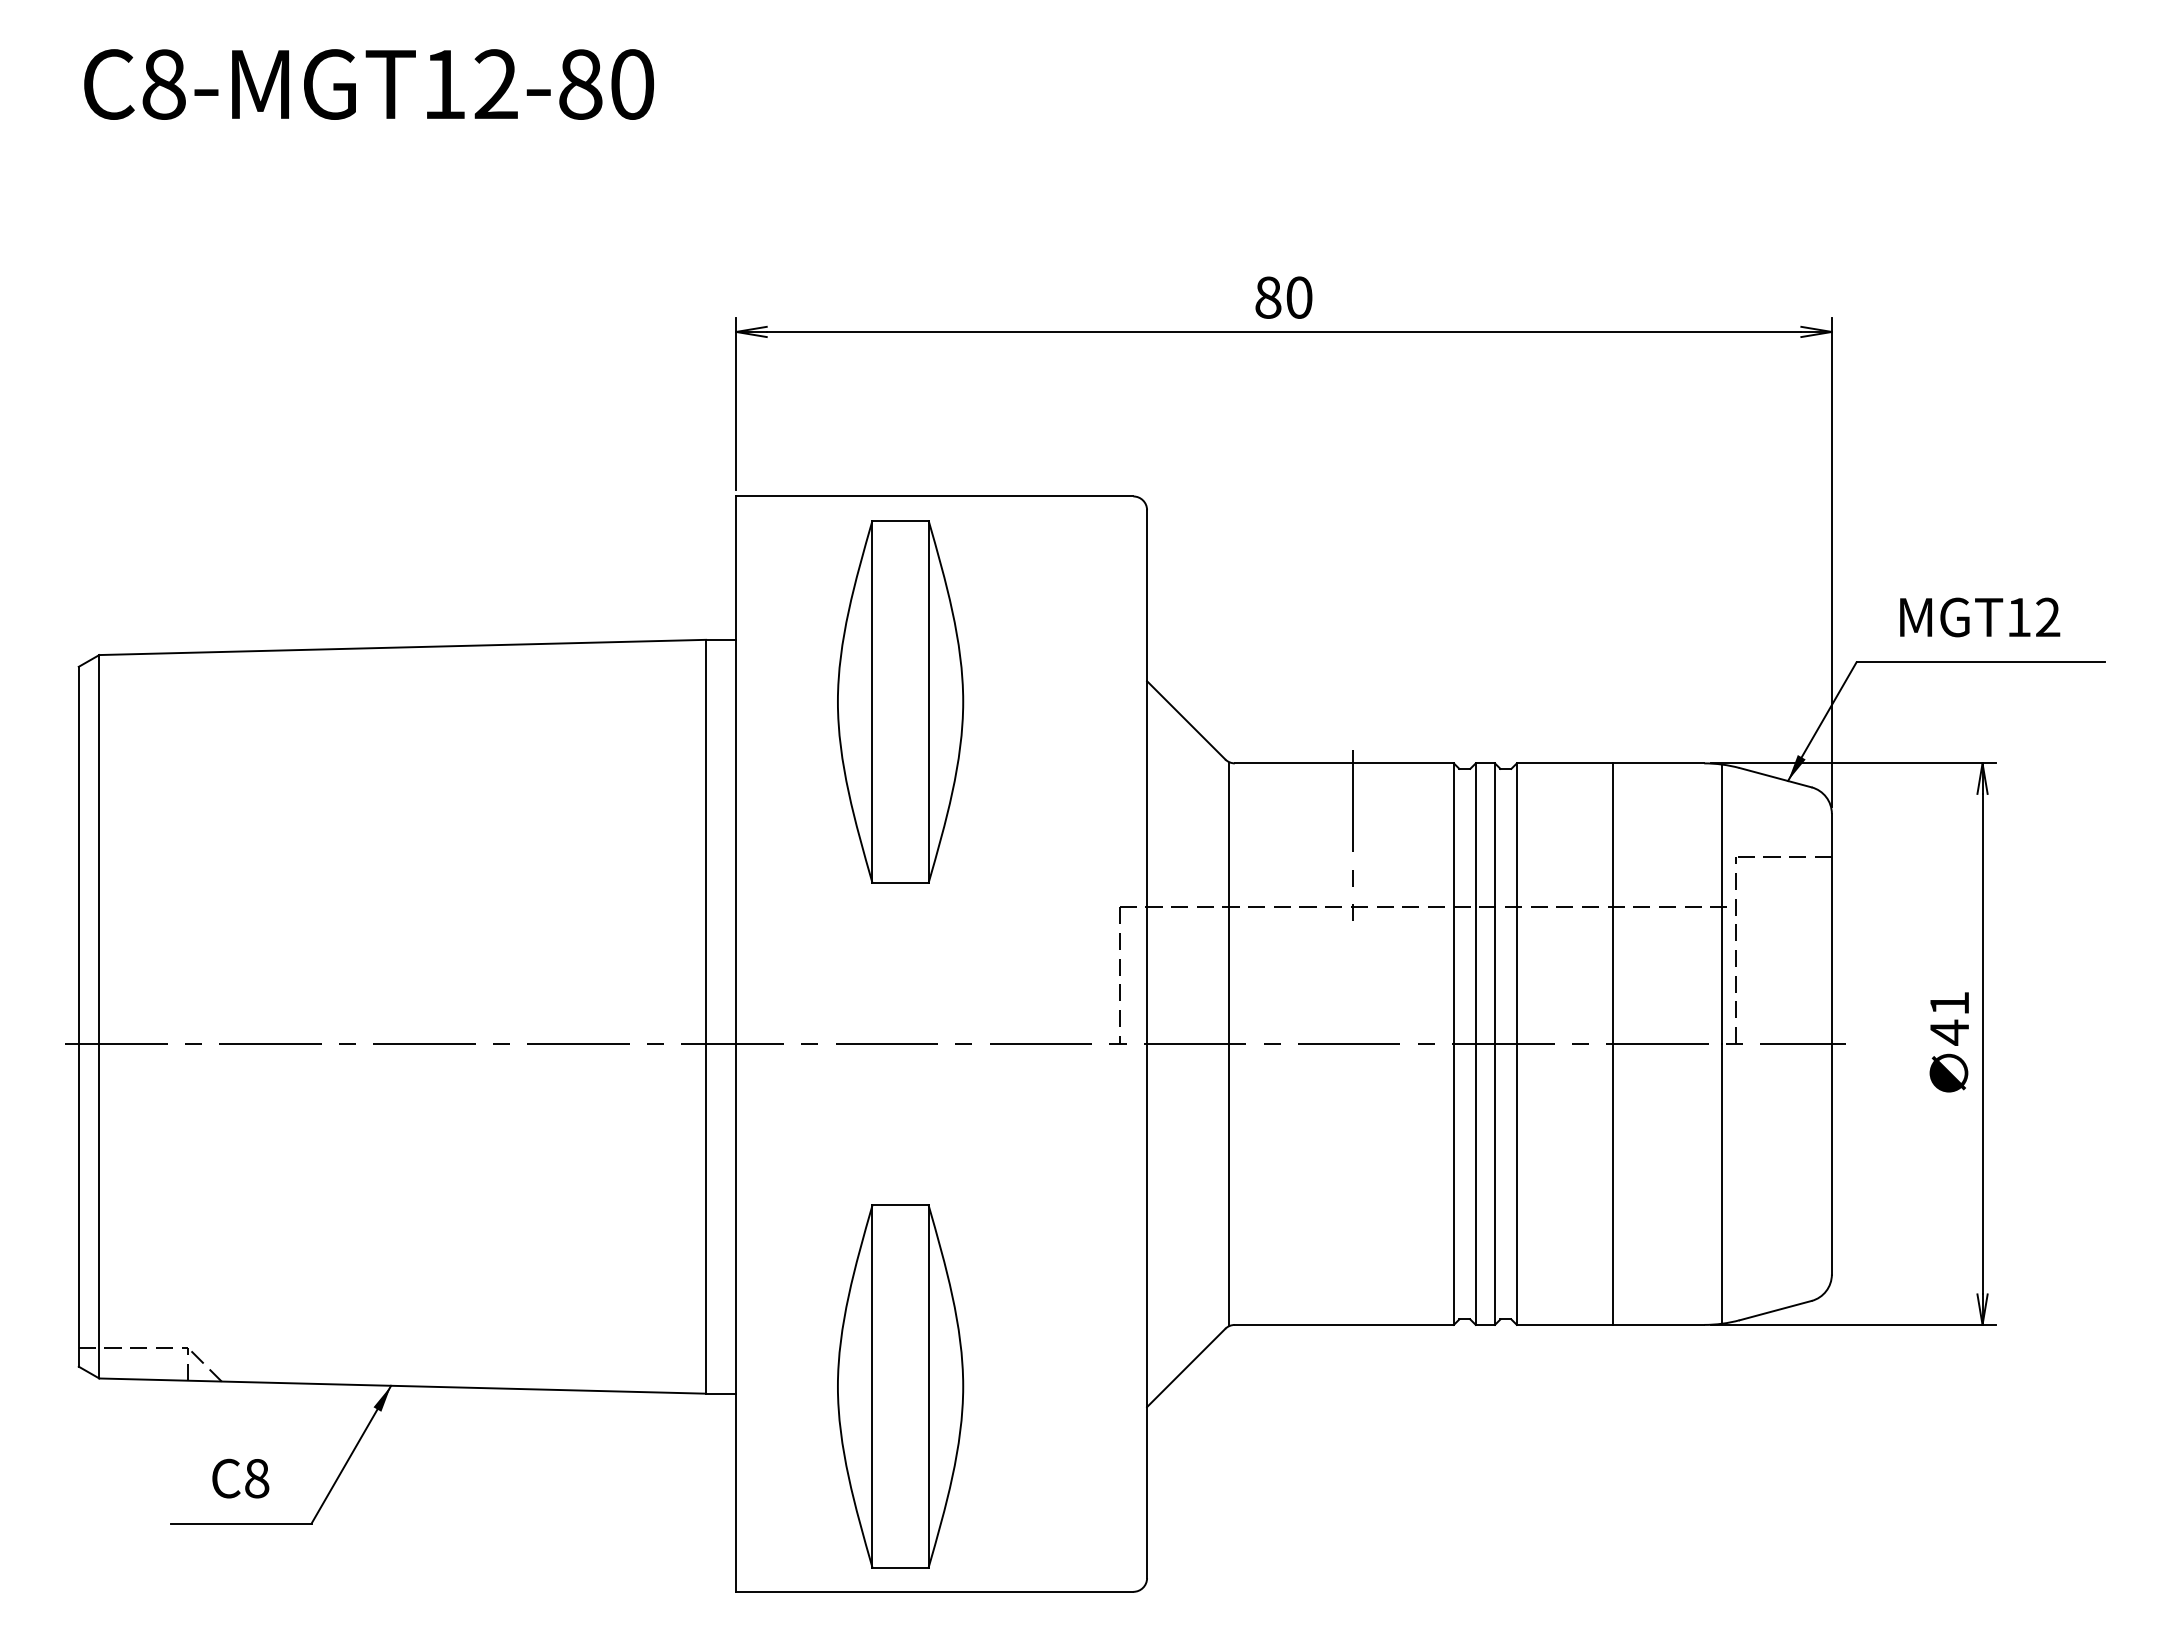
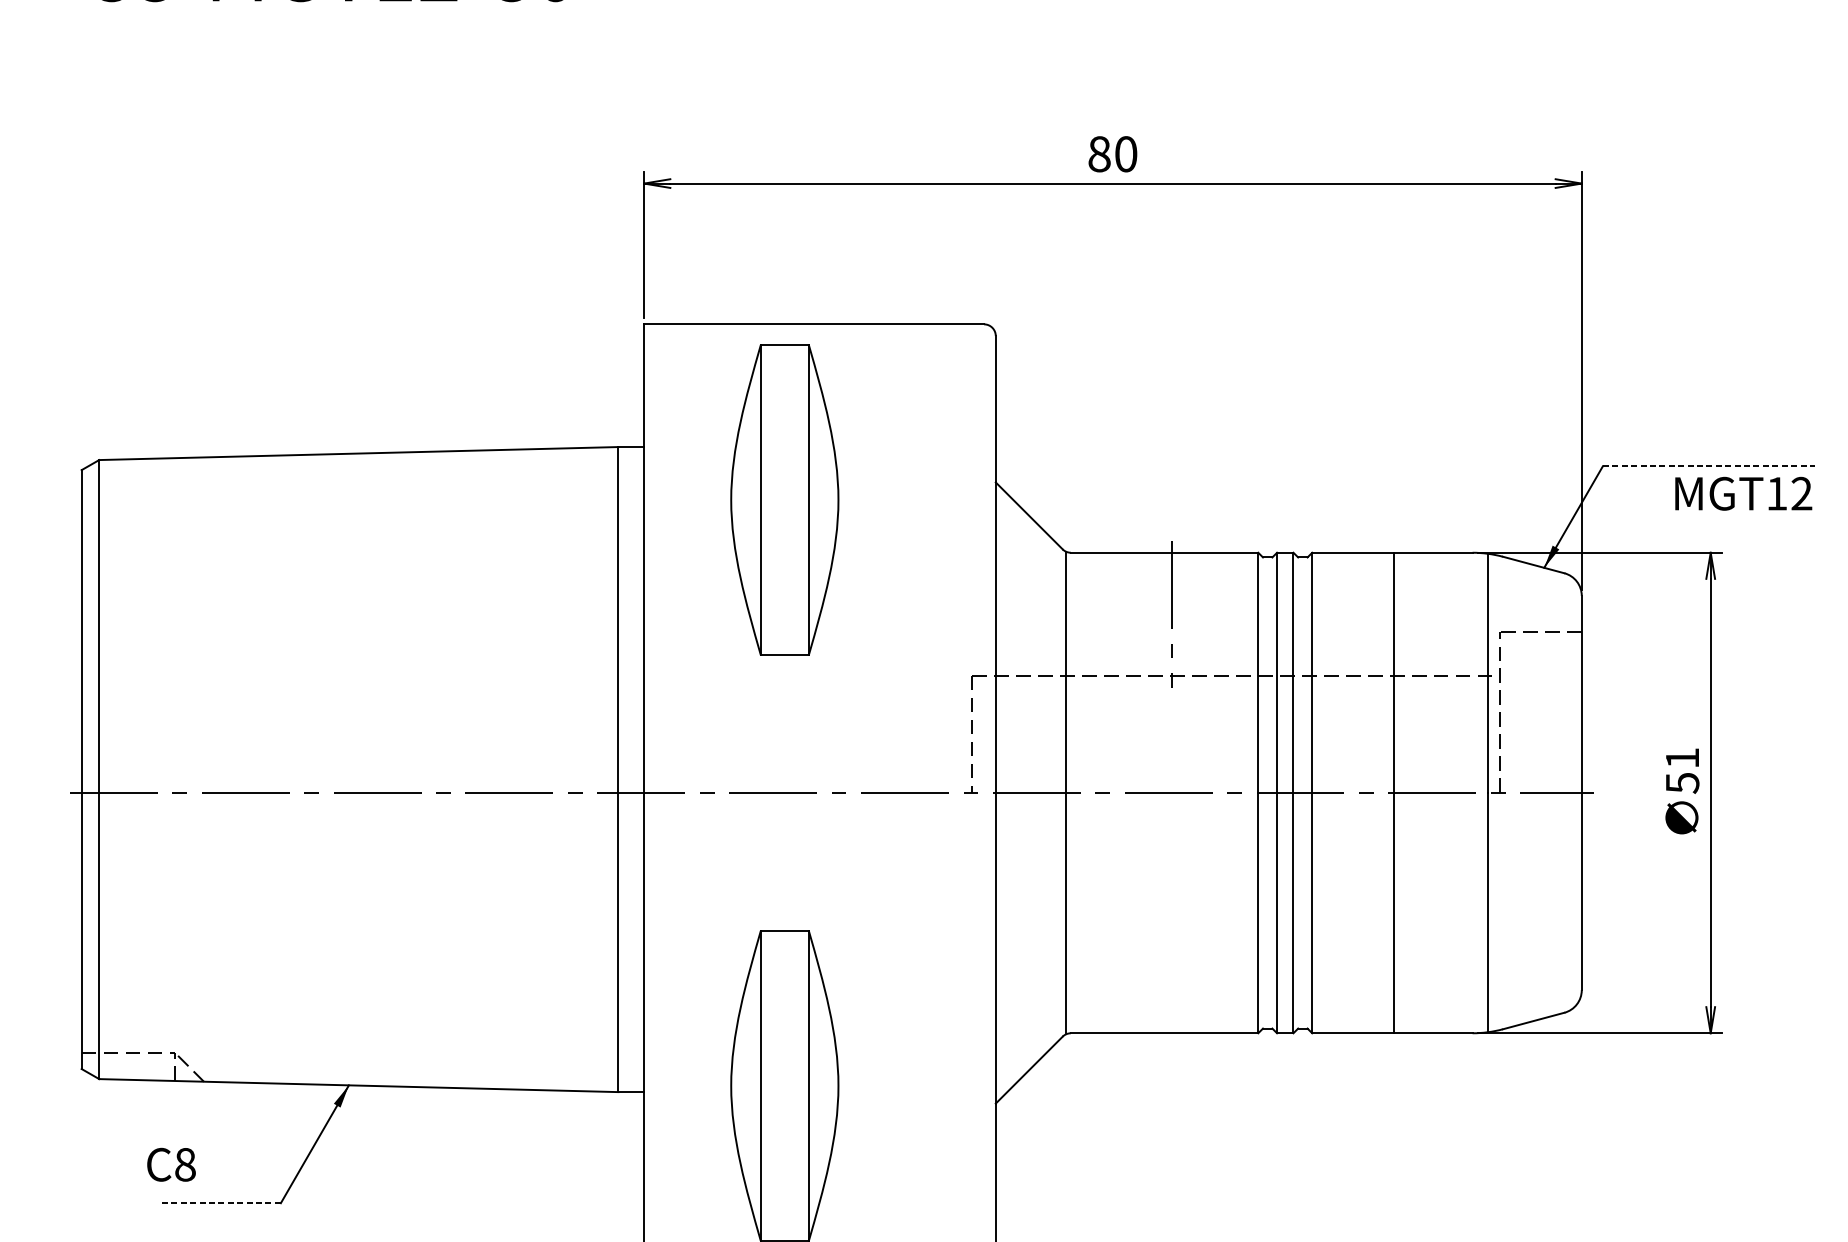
text: (1980, 617) -> (1744, 493), moved
line: (1981, 662) -> (1709, 466), solid -> dashed
text: (1949, 1032) -> (1682, 783), 41 -> 51
text: (240, 1478) -> (171, 1164), moved
line: (240, 1523) -> (220, 1203), solid -> dashed

